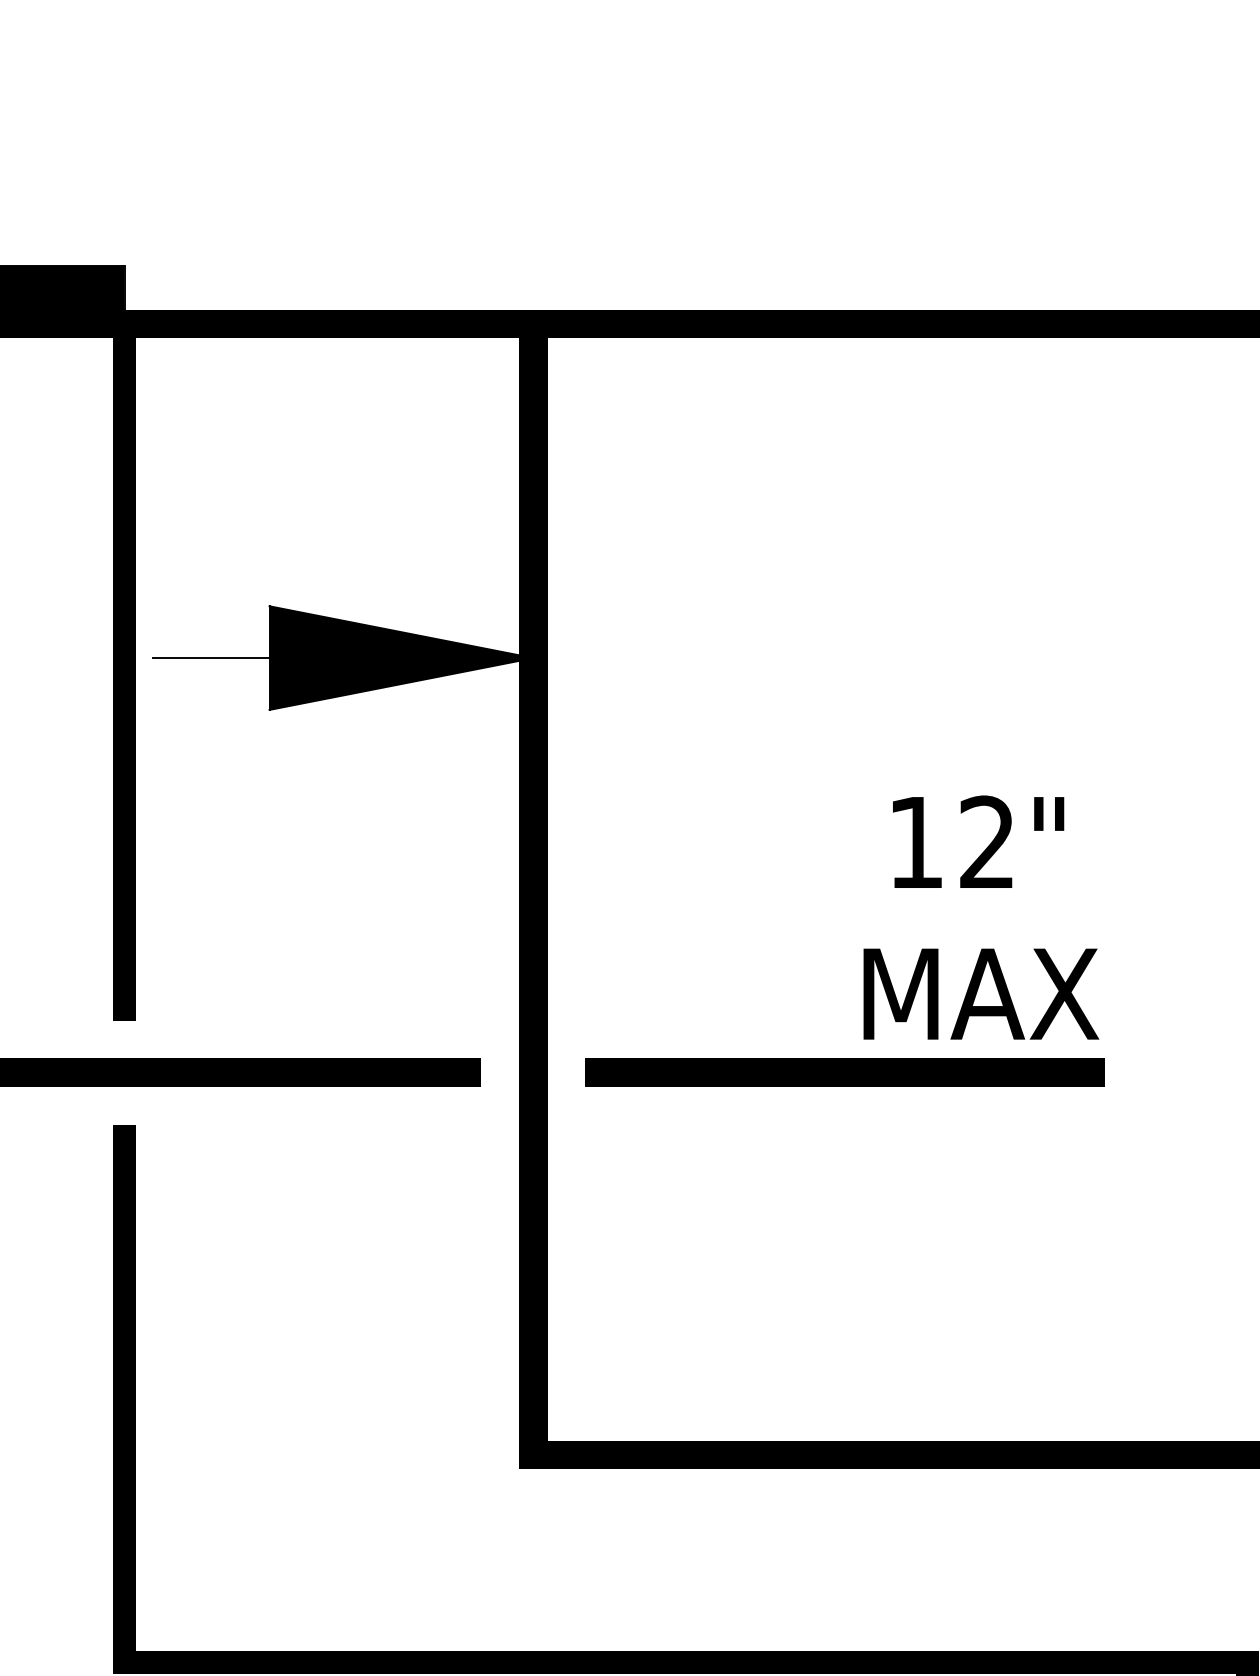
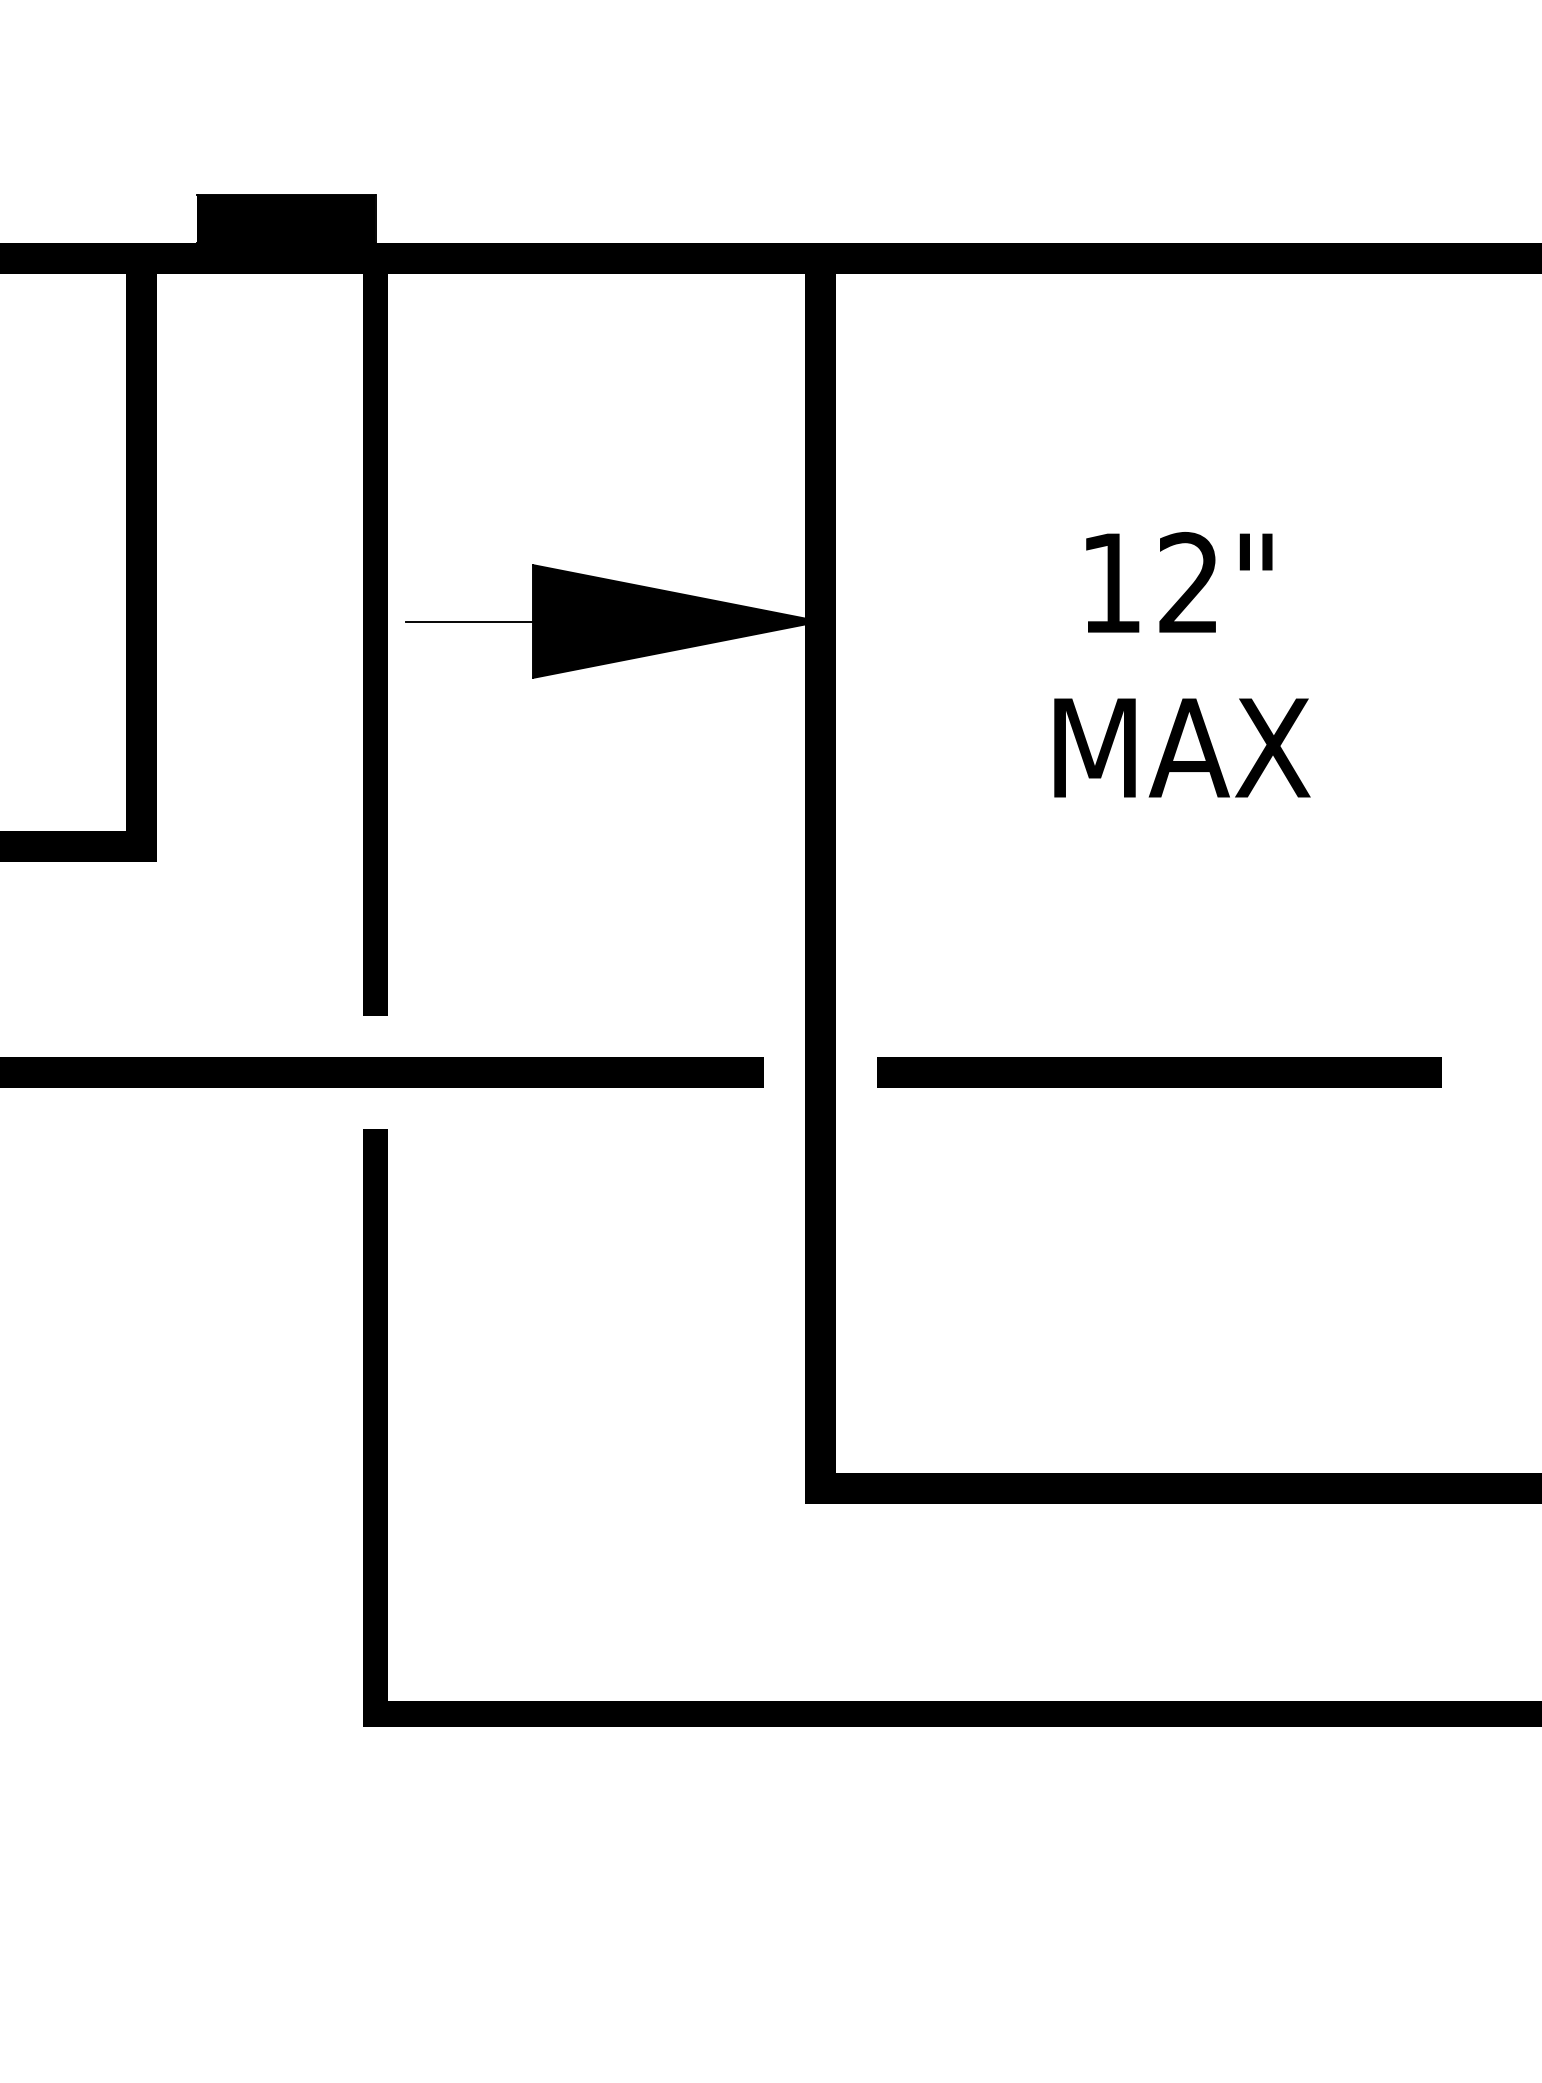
text: (981, 917) -> (1182, 664), moved

